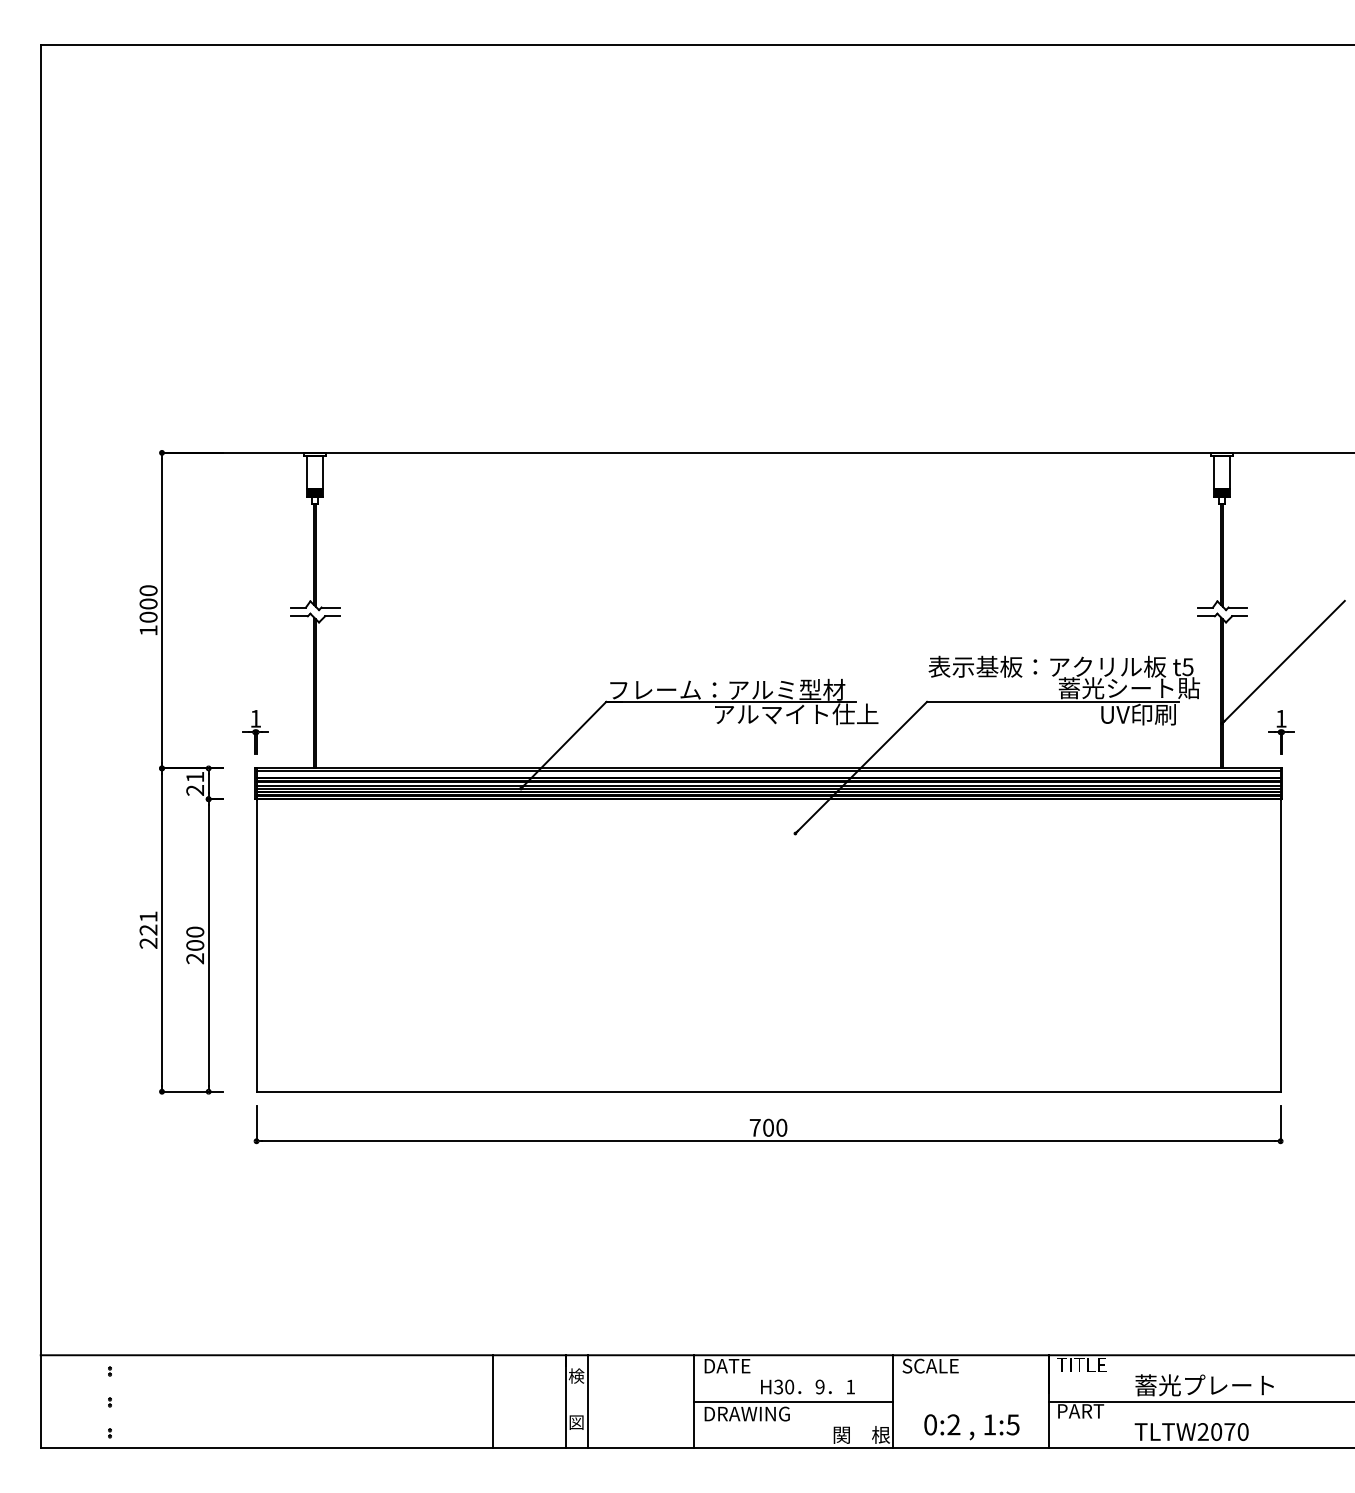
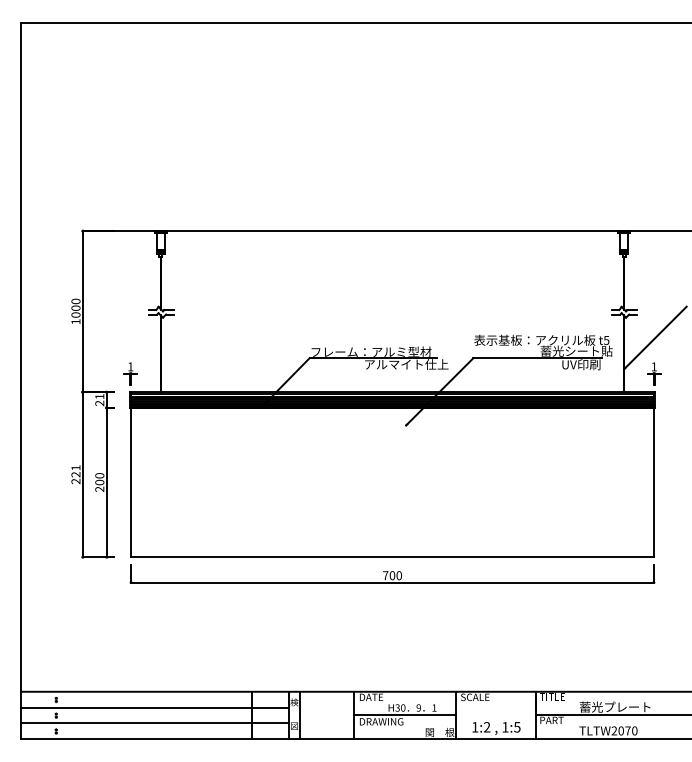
line: (302, 1386) -> (154, 707), added
line: (302, 1417) -> (154, 723), added
text: (931, 1425) -> (475, 727), 0:2 -> 1:2

